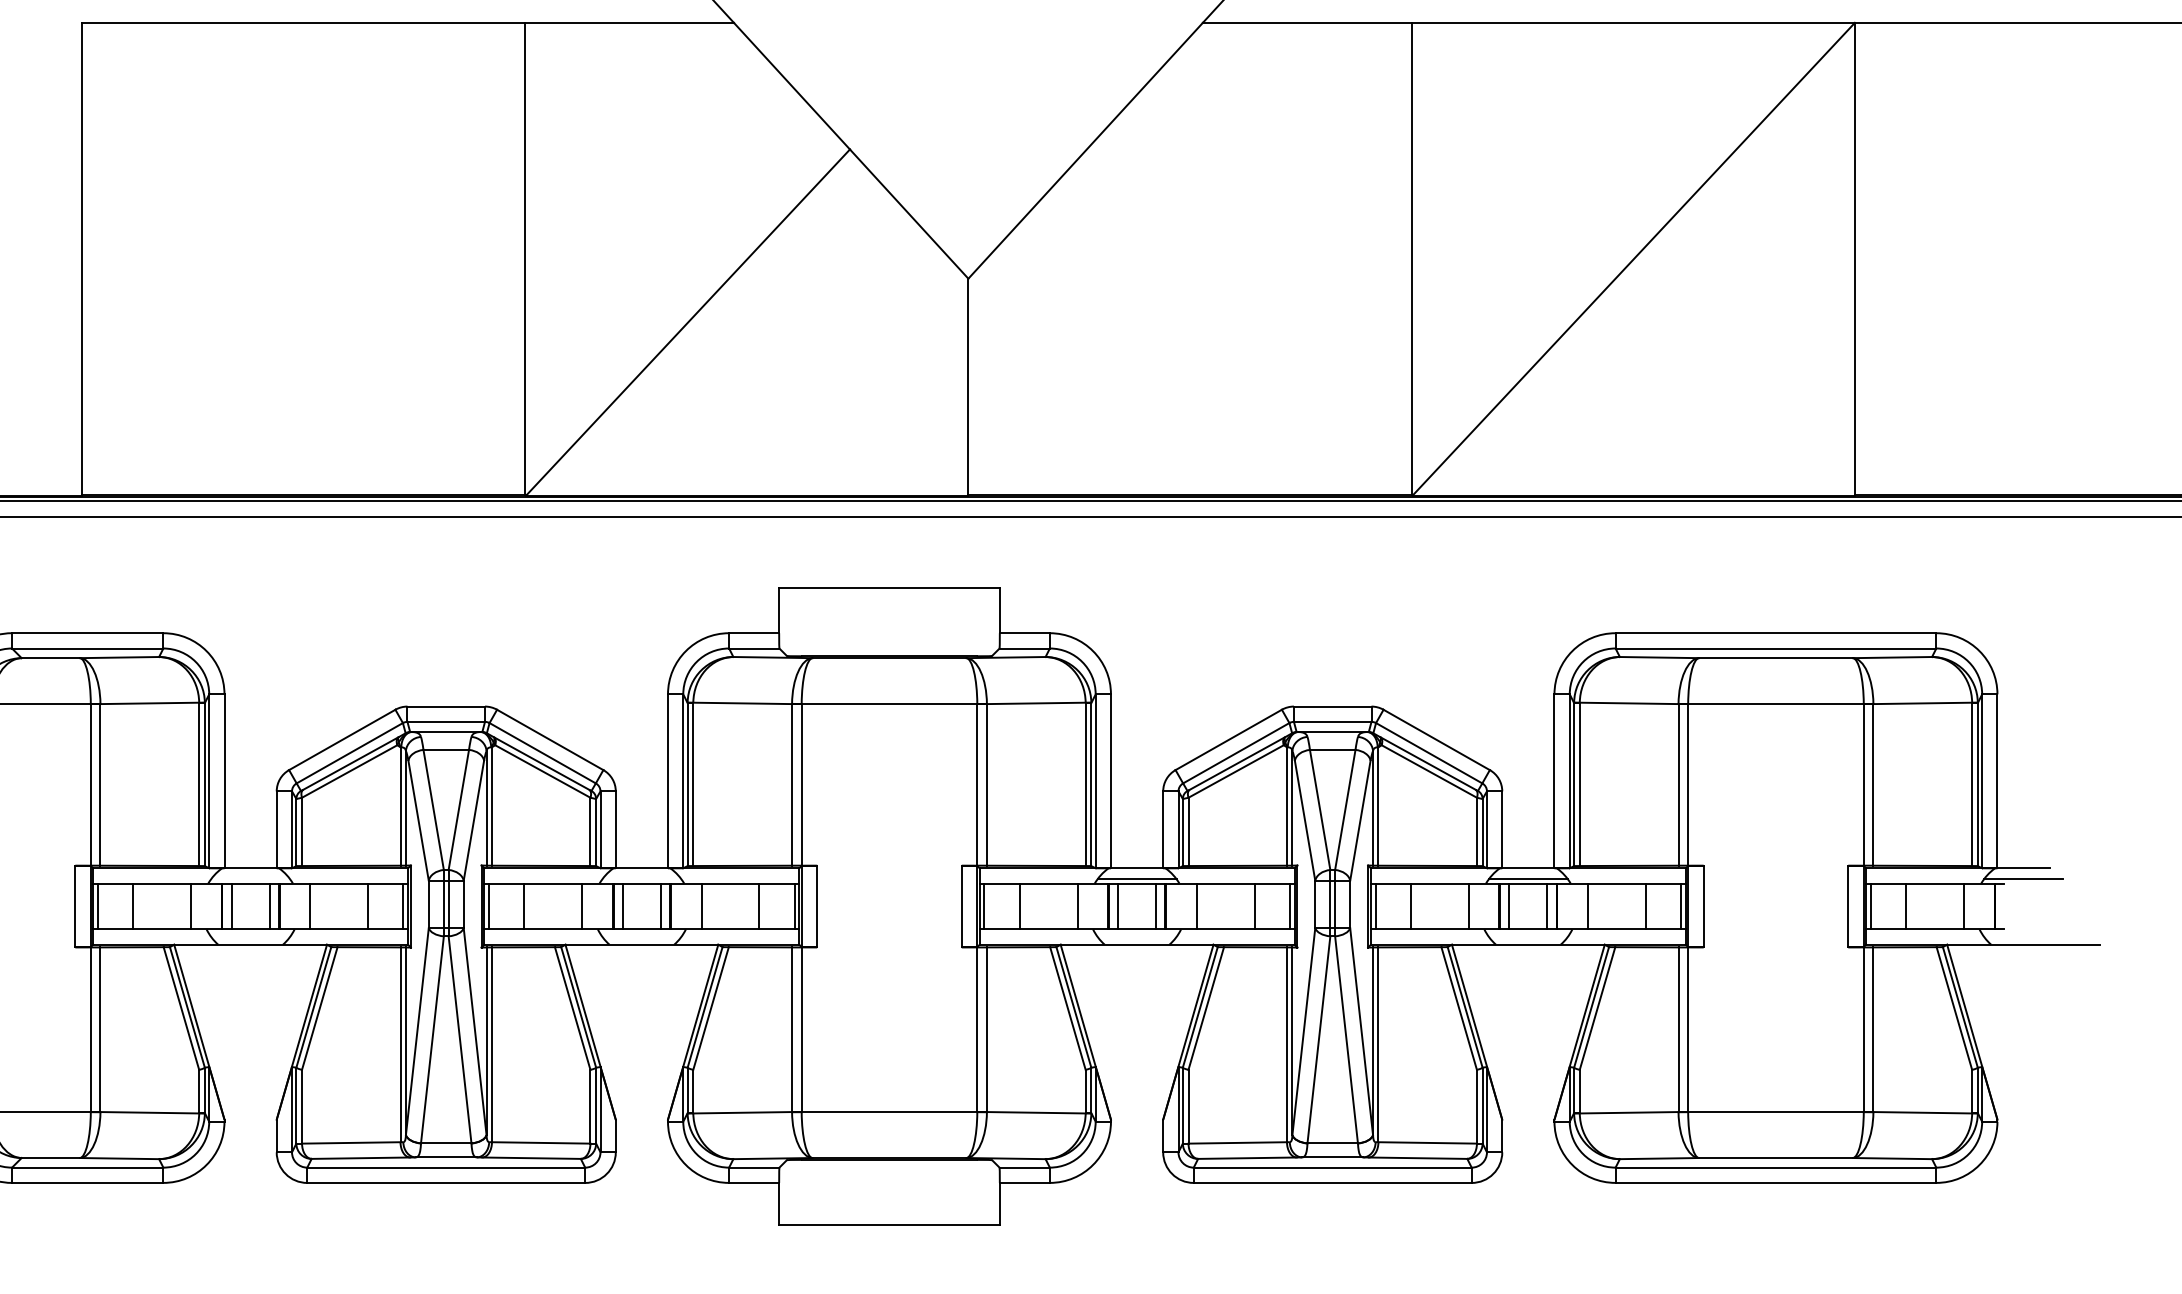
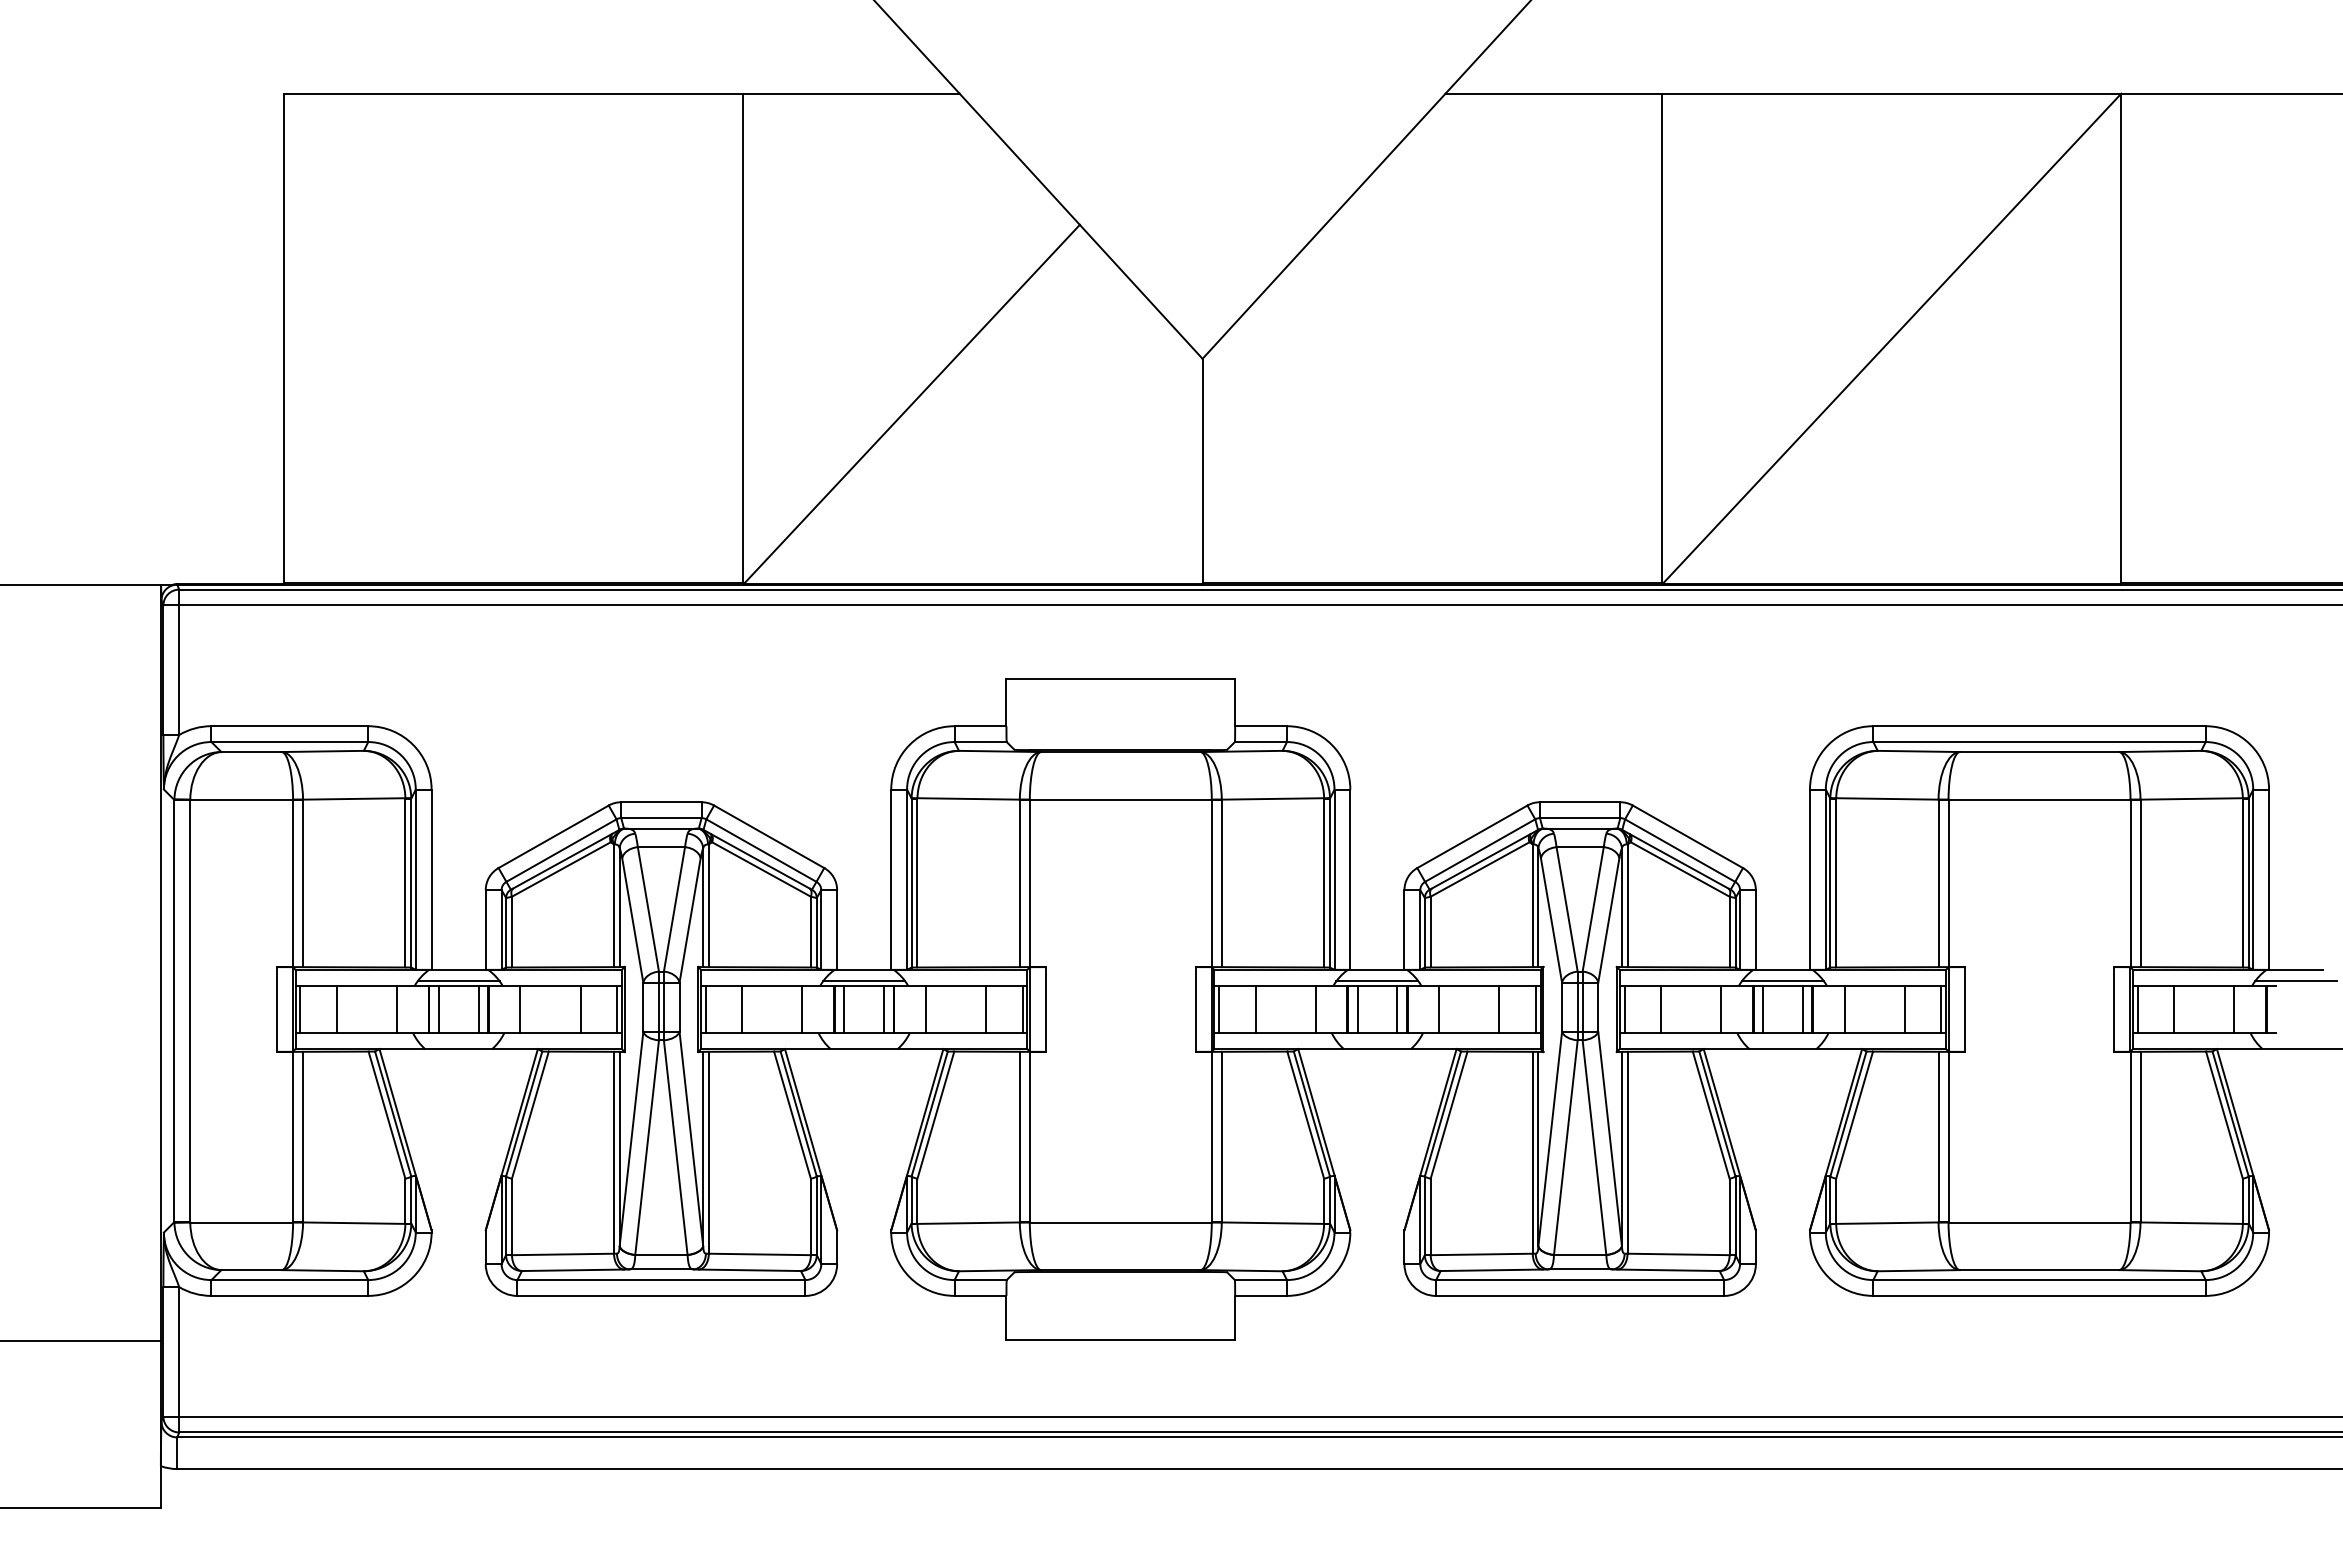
line: (250, 879) -> (458, 981), added
line: (642, 879) -> (864, 981), added

